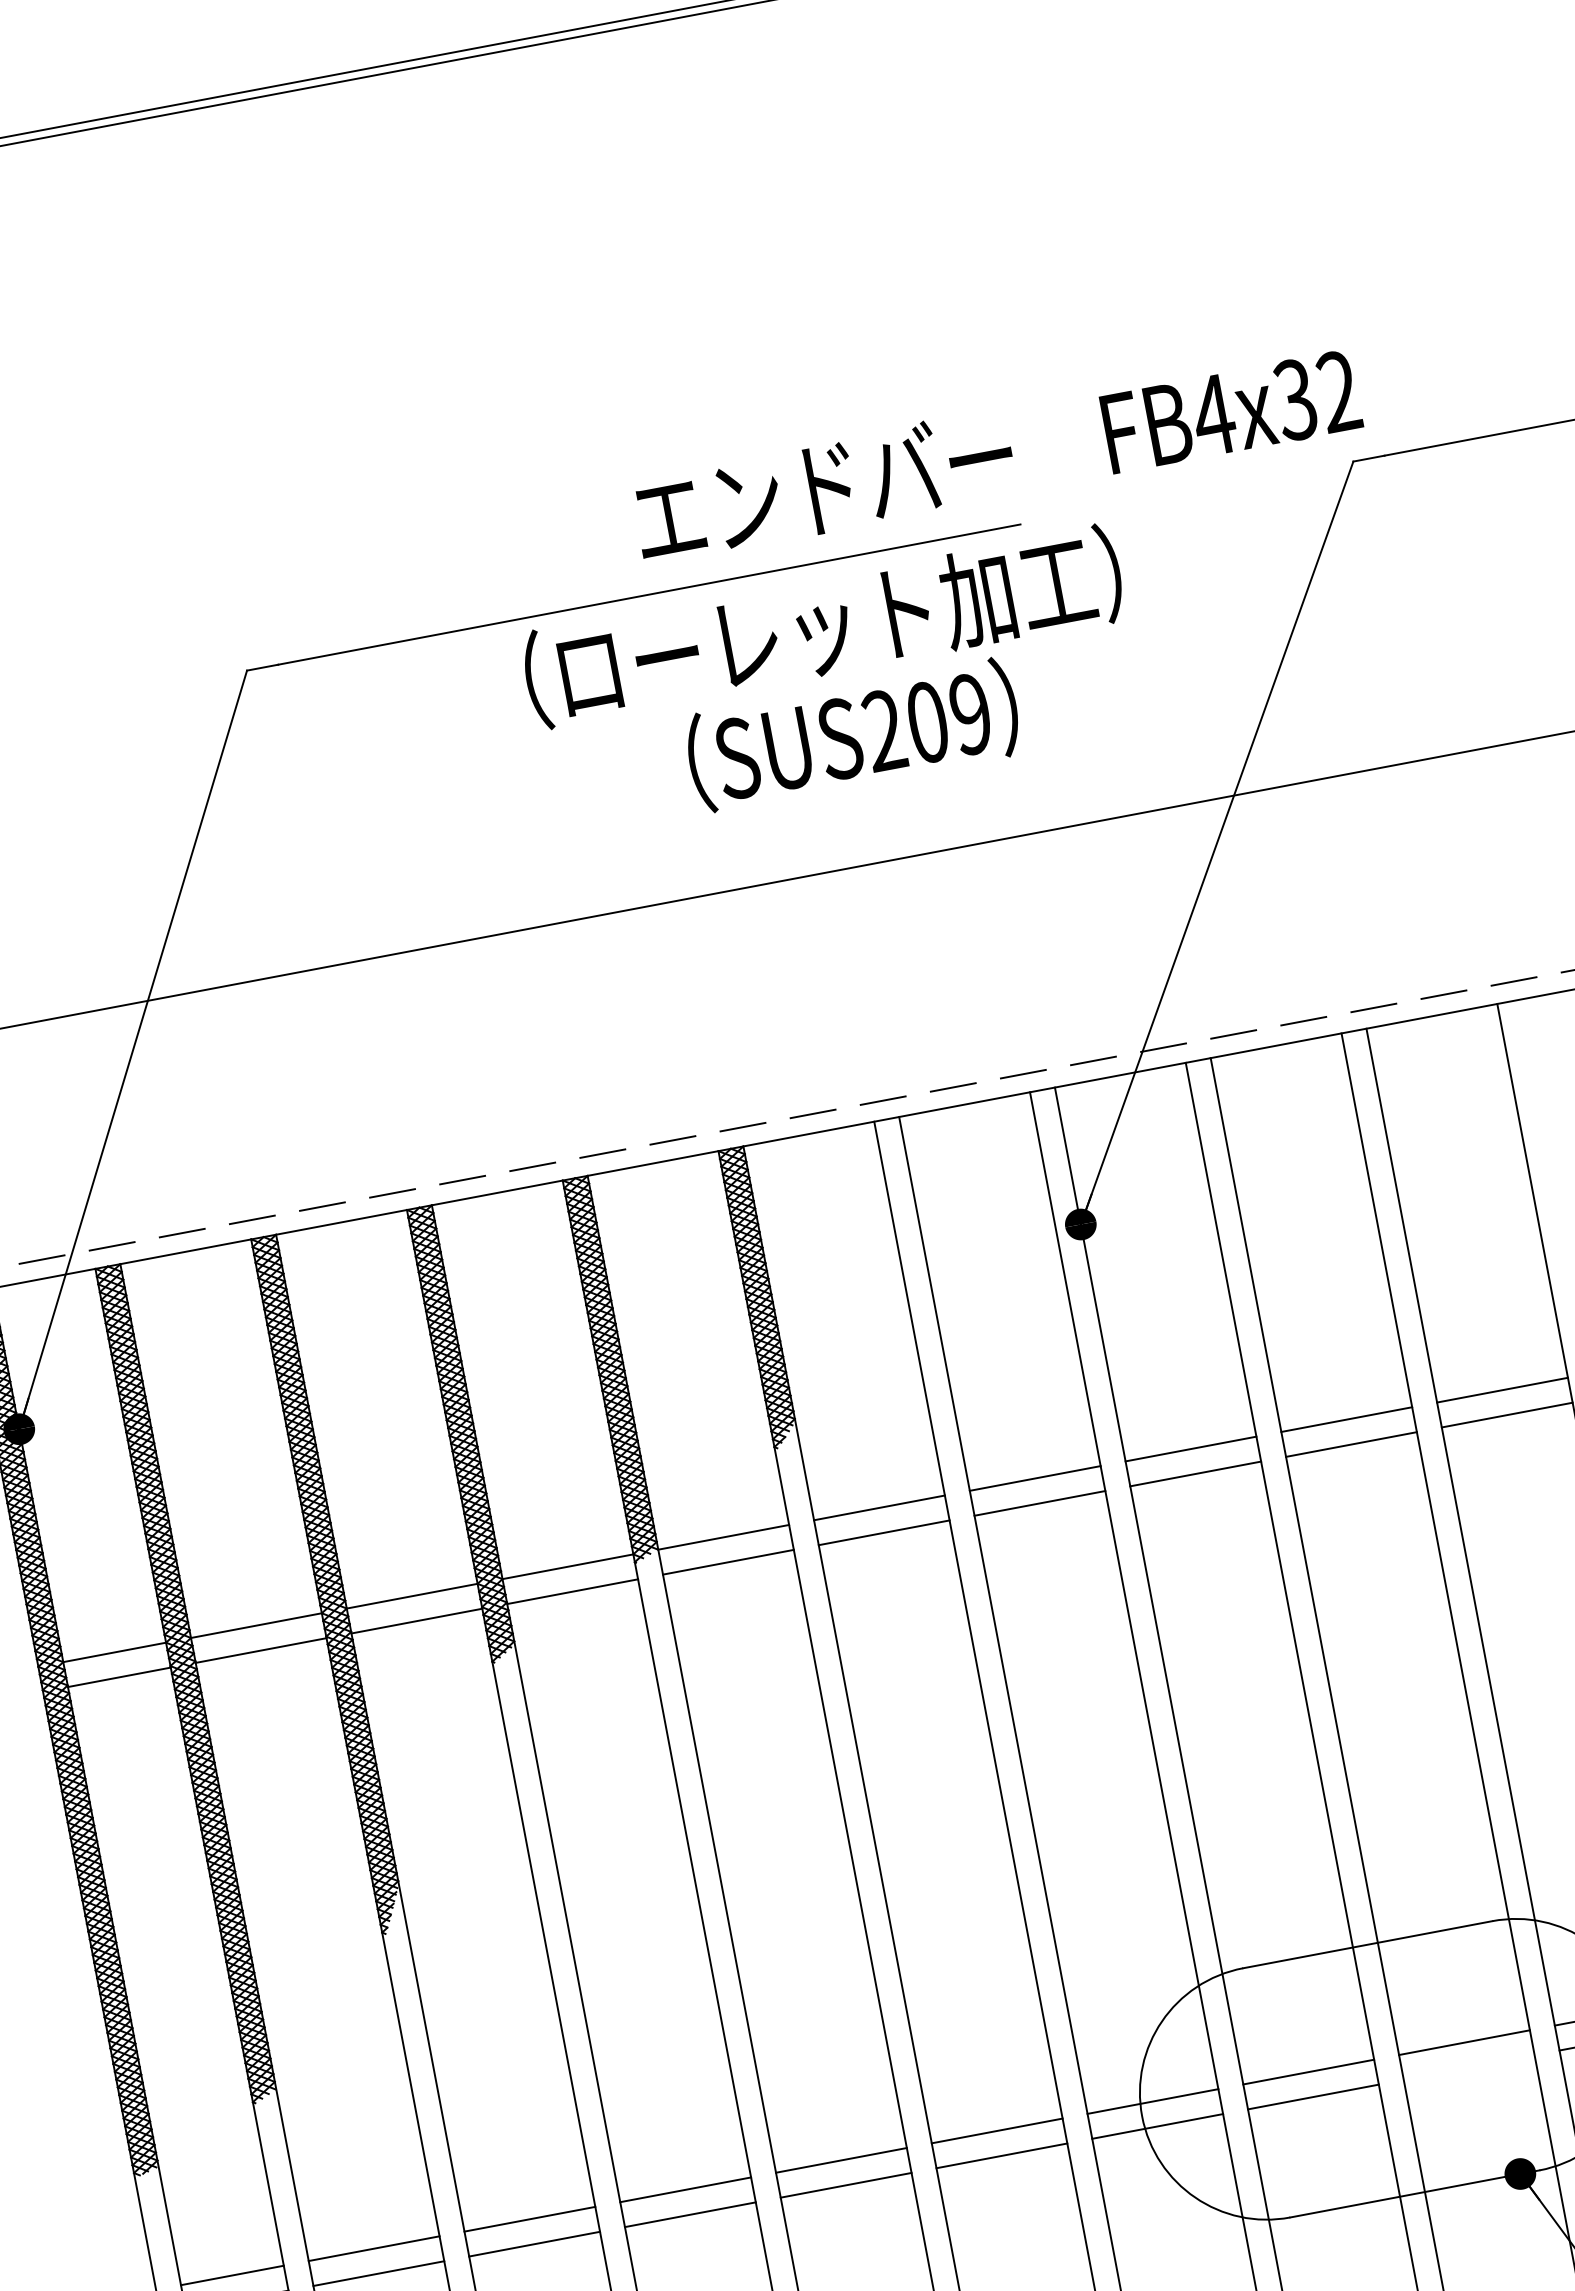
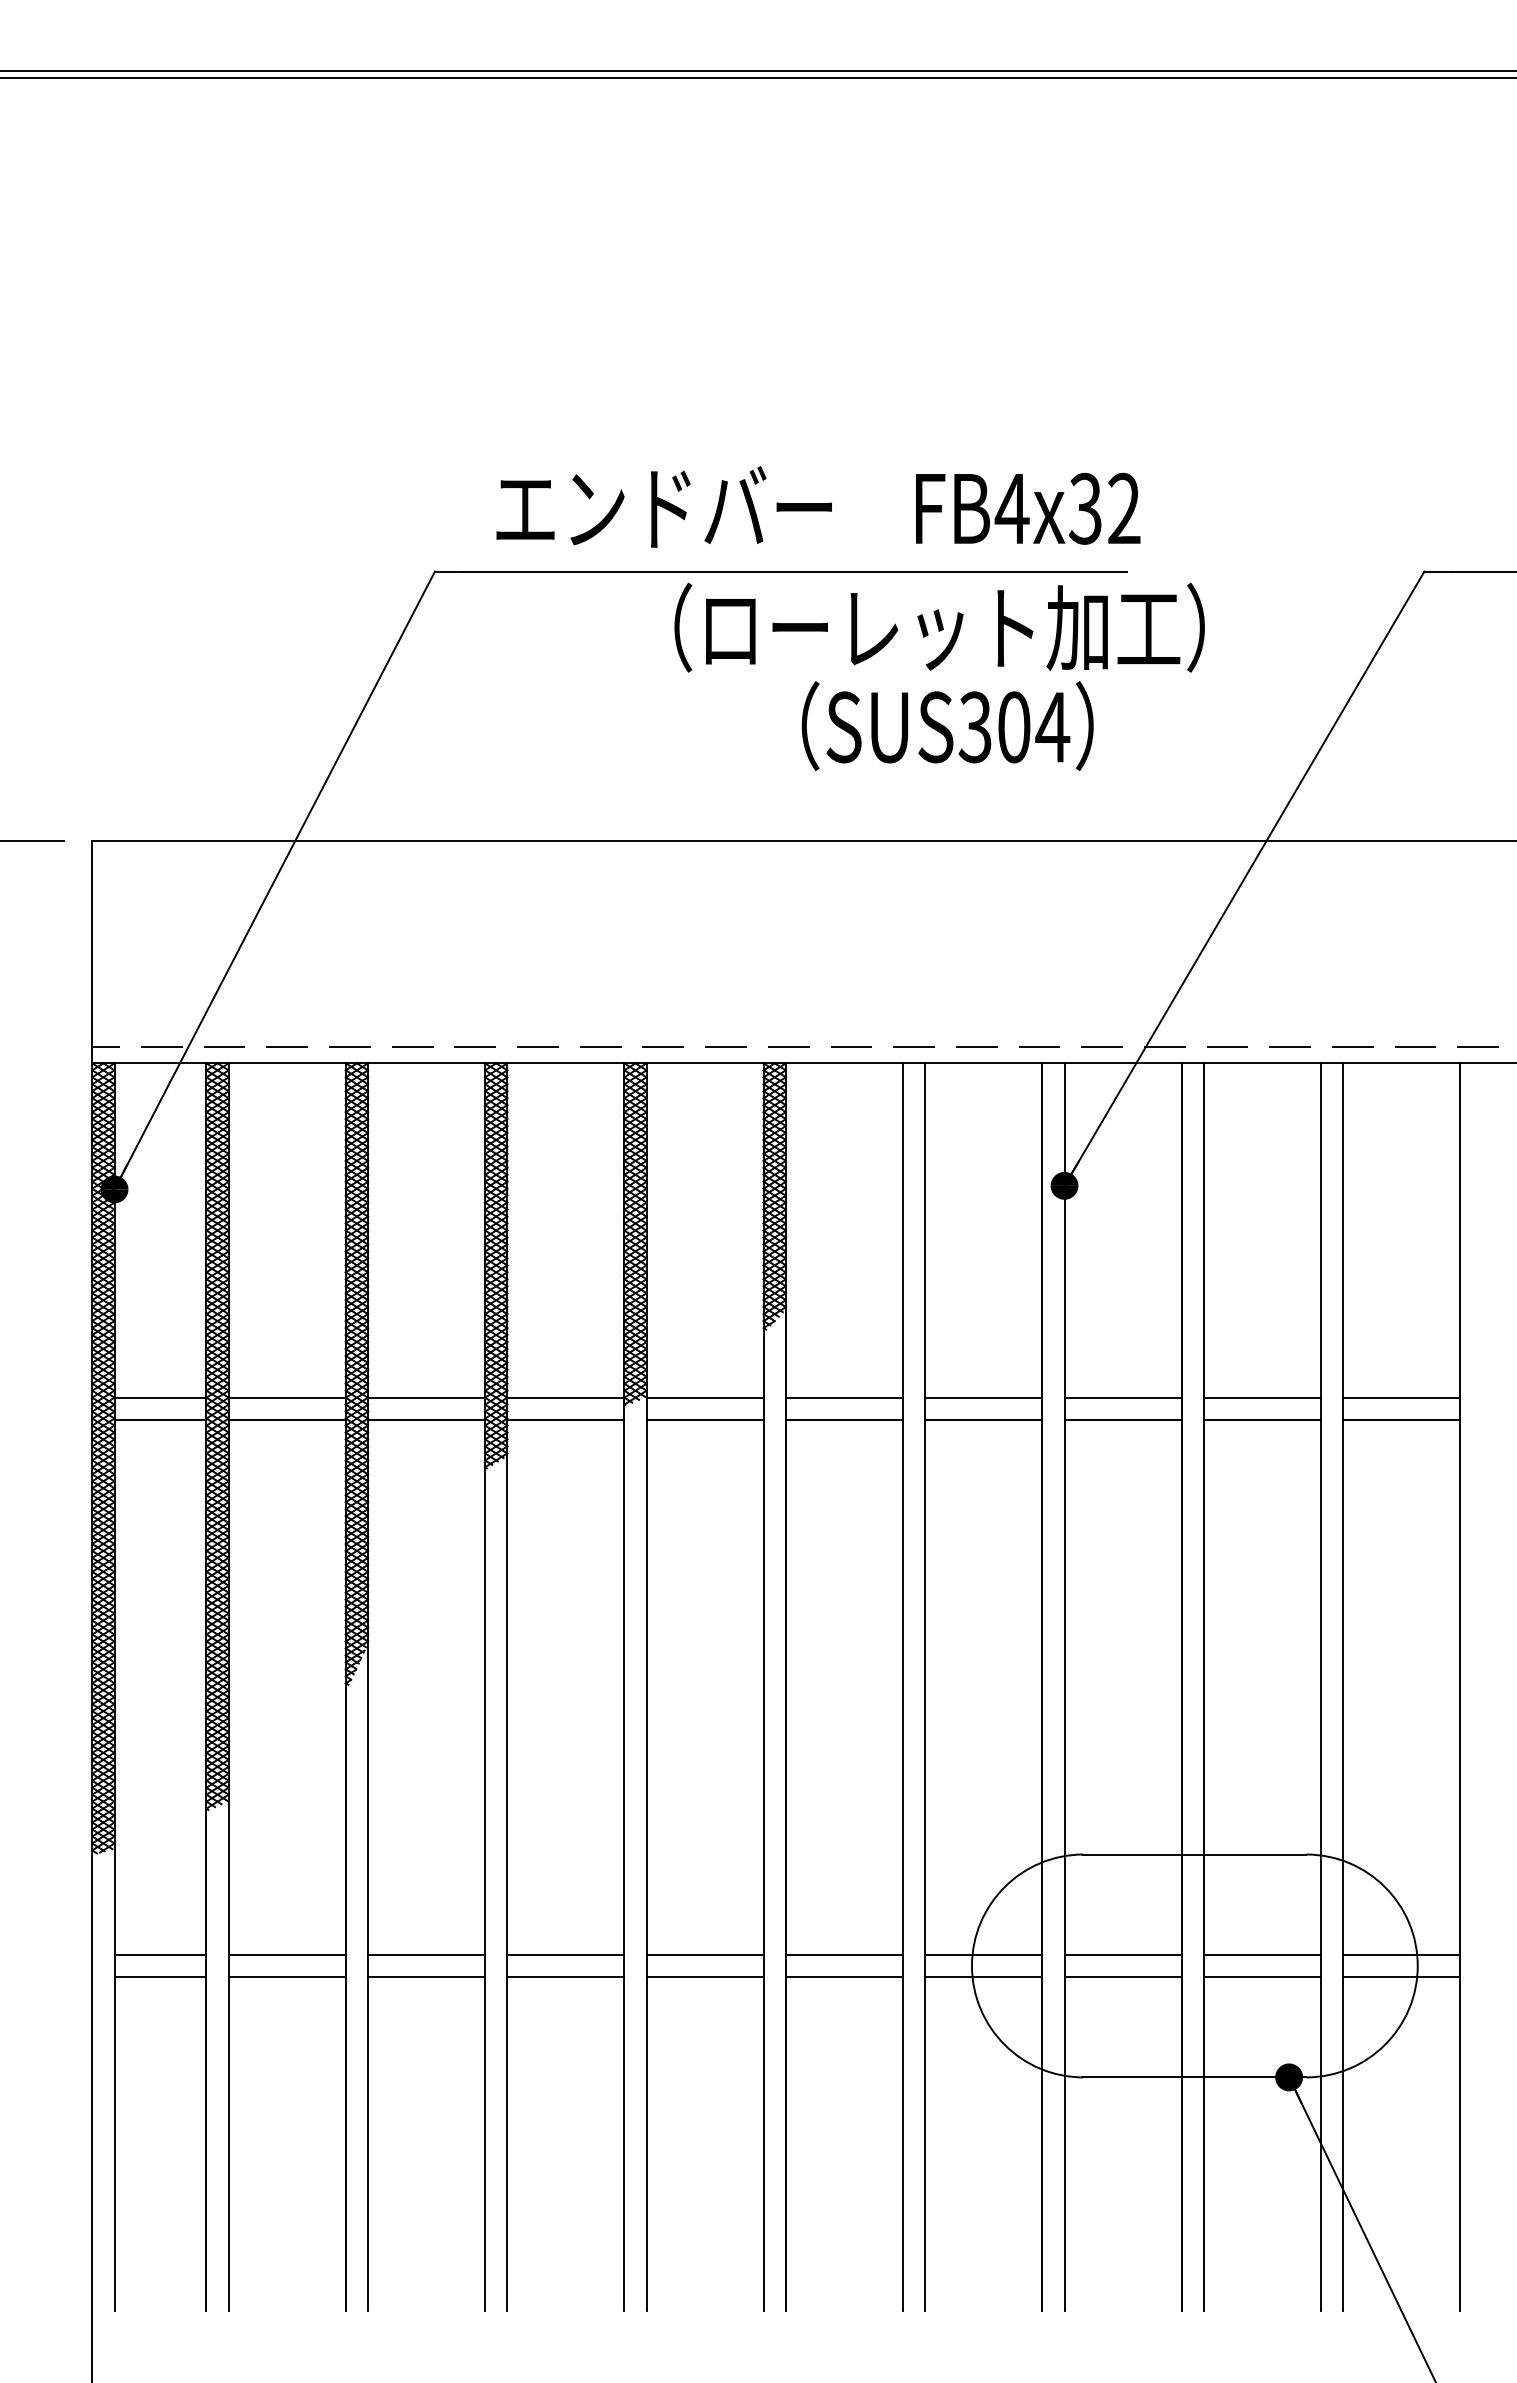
text: (996, 453) -> (818, 506), moved
text: (928, 722) -> (1014, 727), SUS209 -> SUS304
line: (1468, 2068) -> (1261, 1977), added

